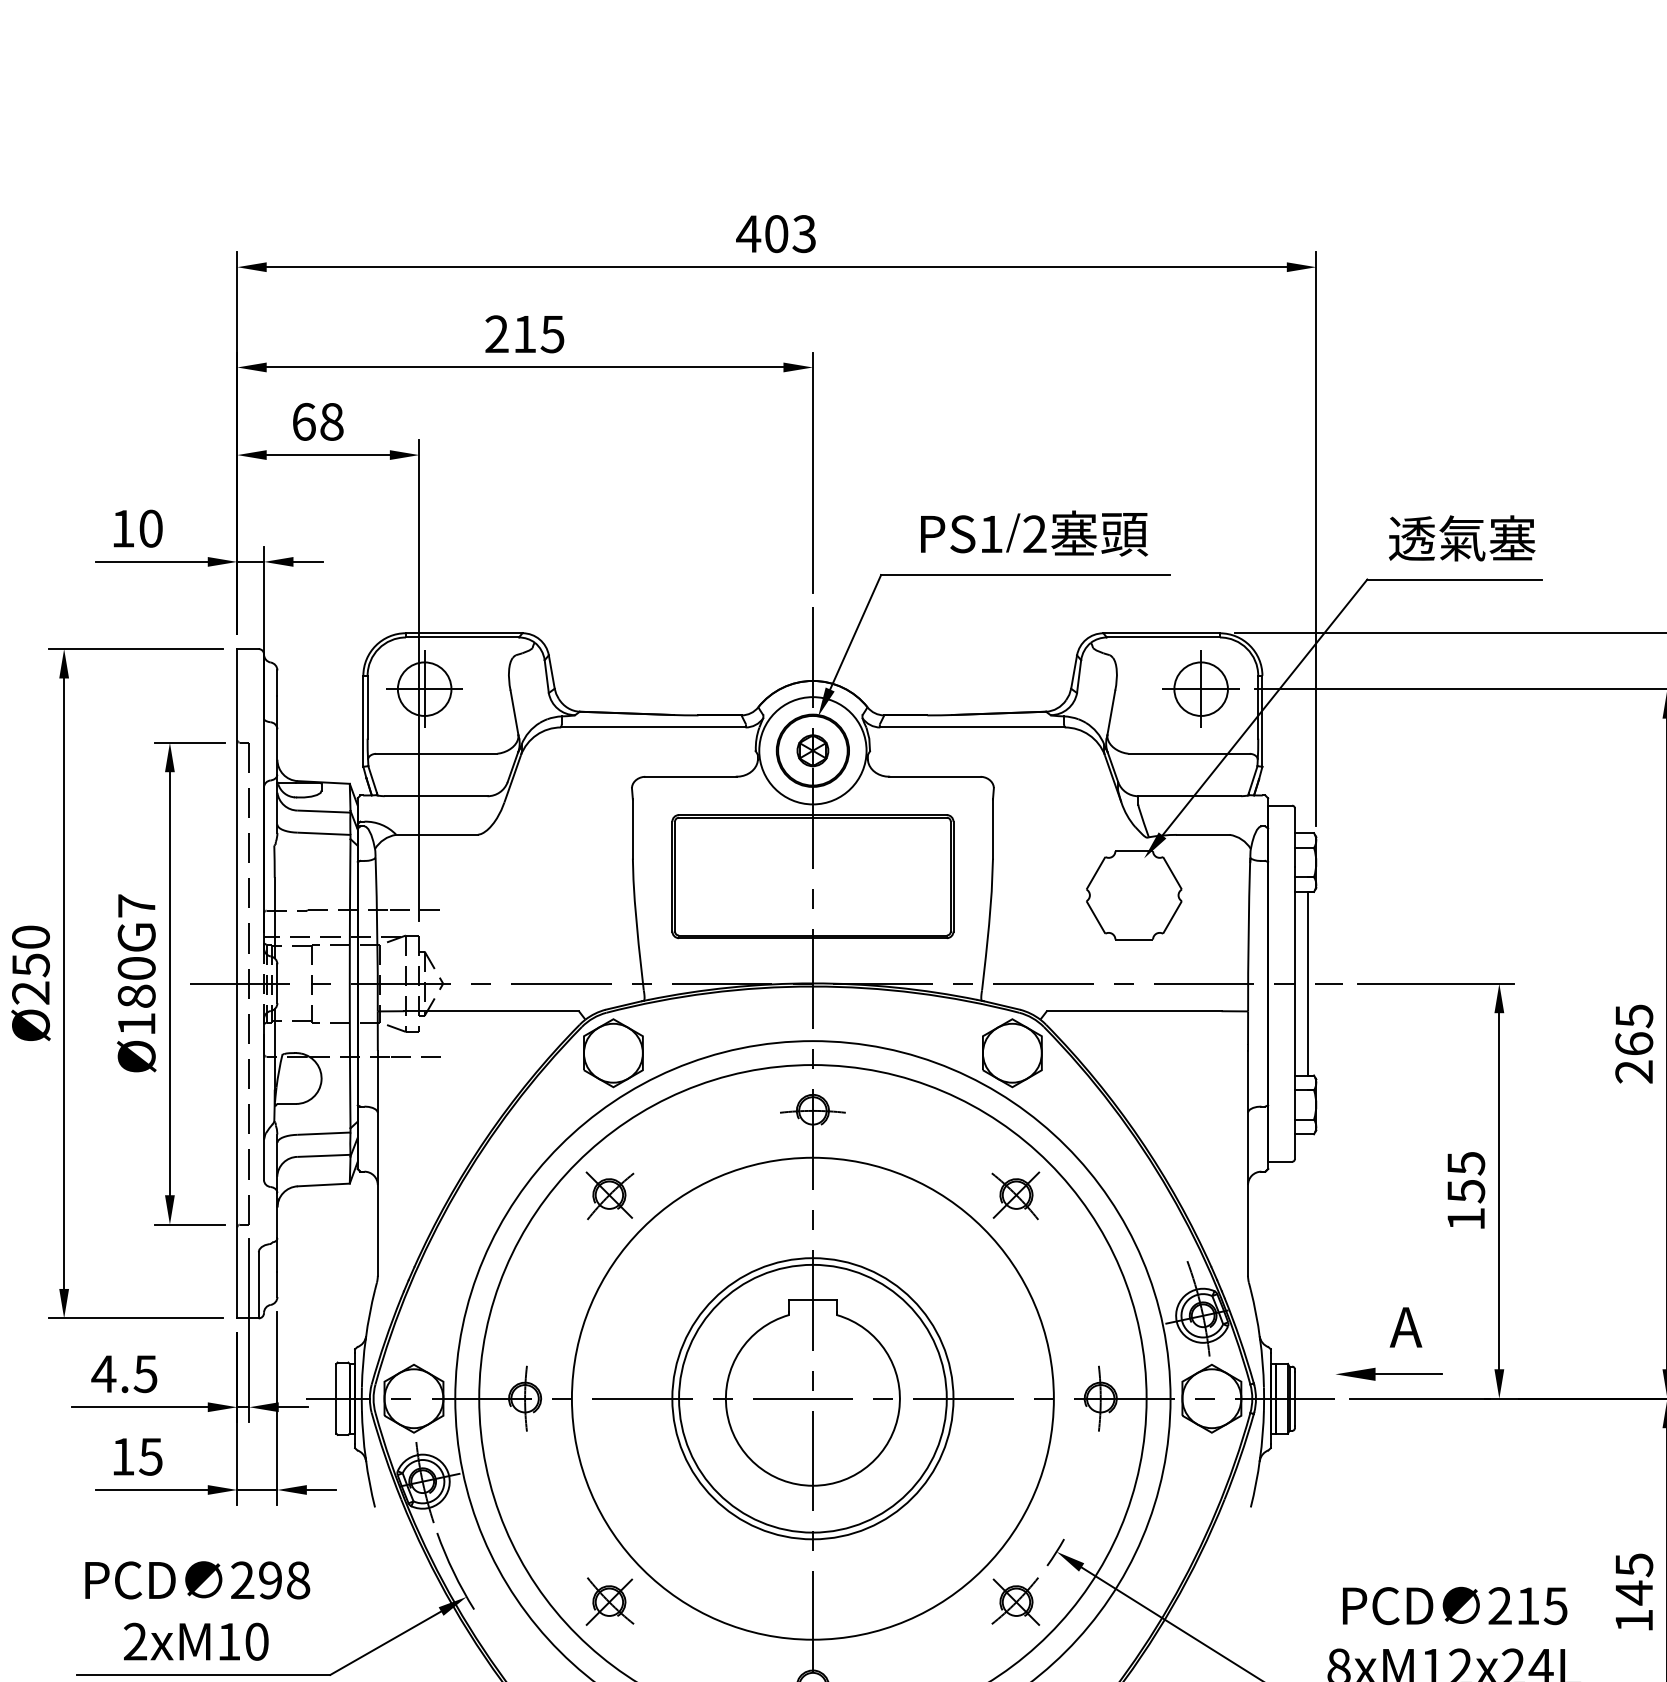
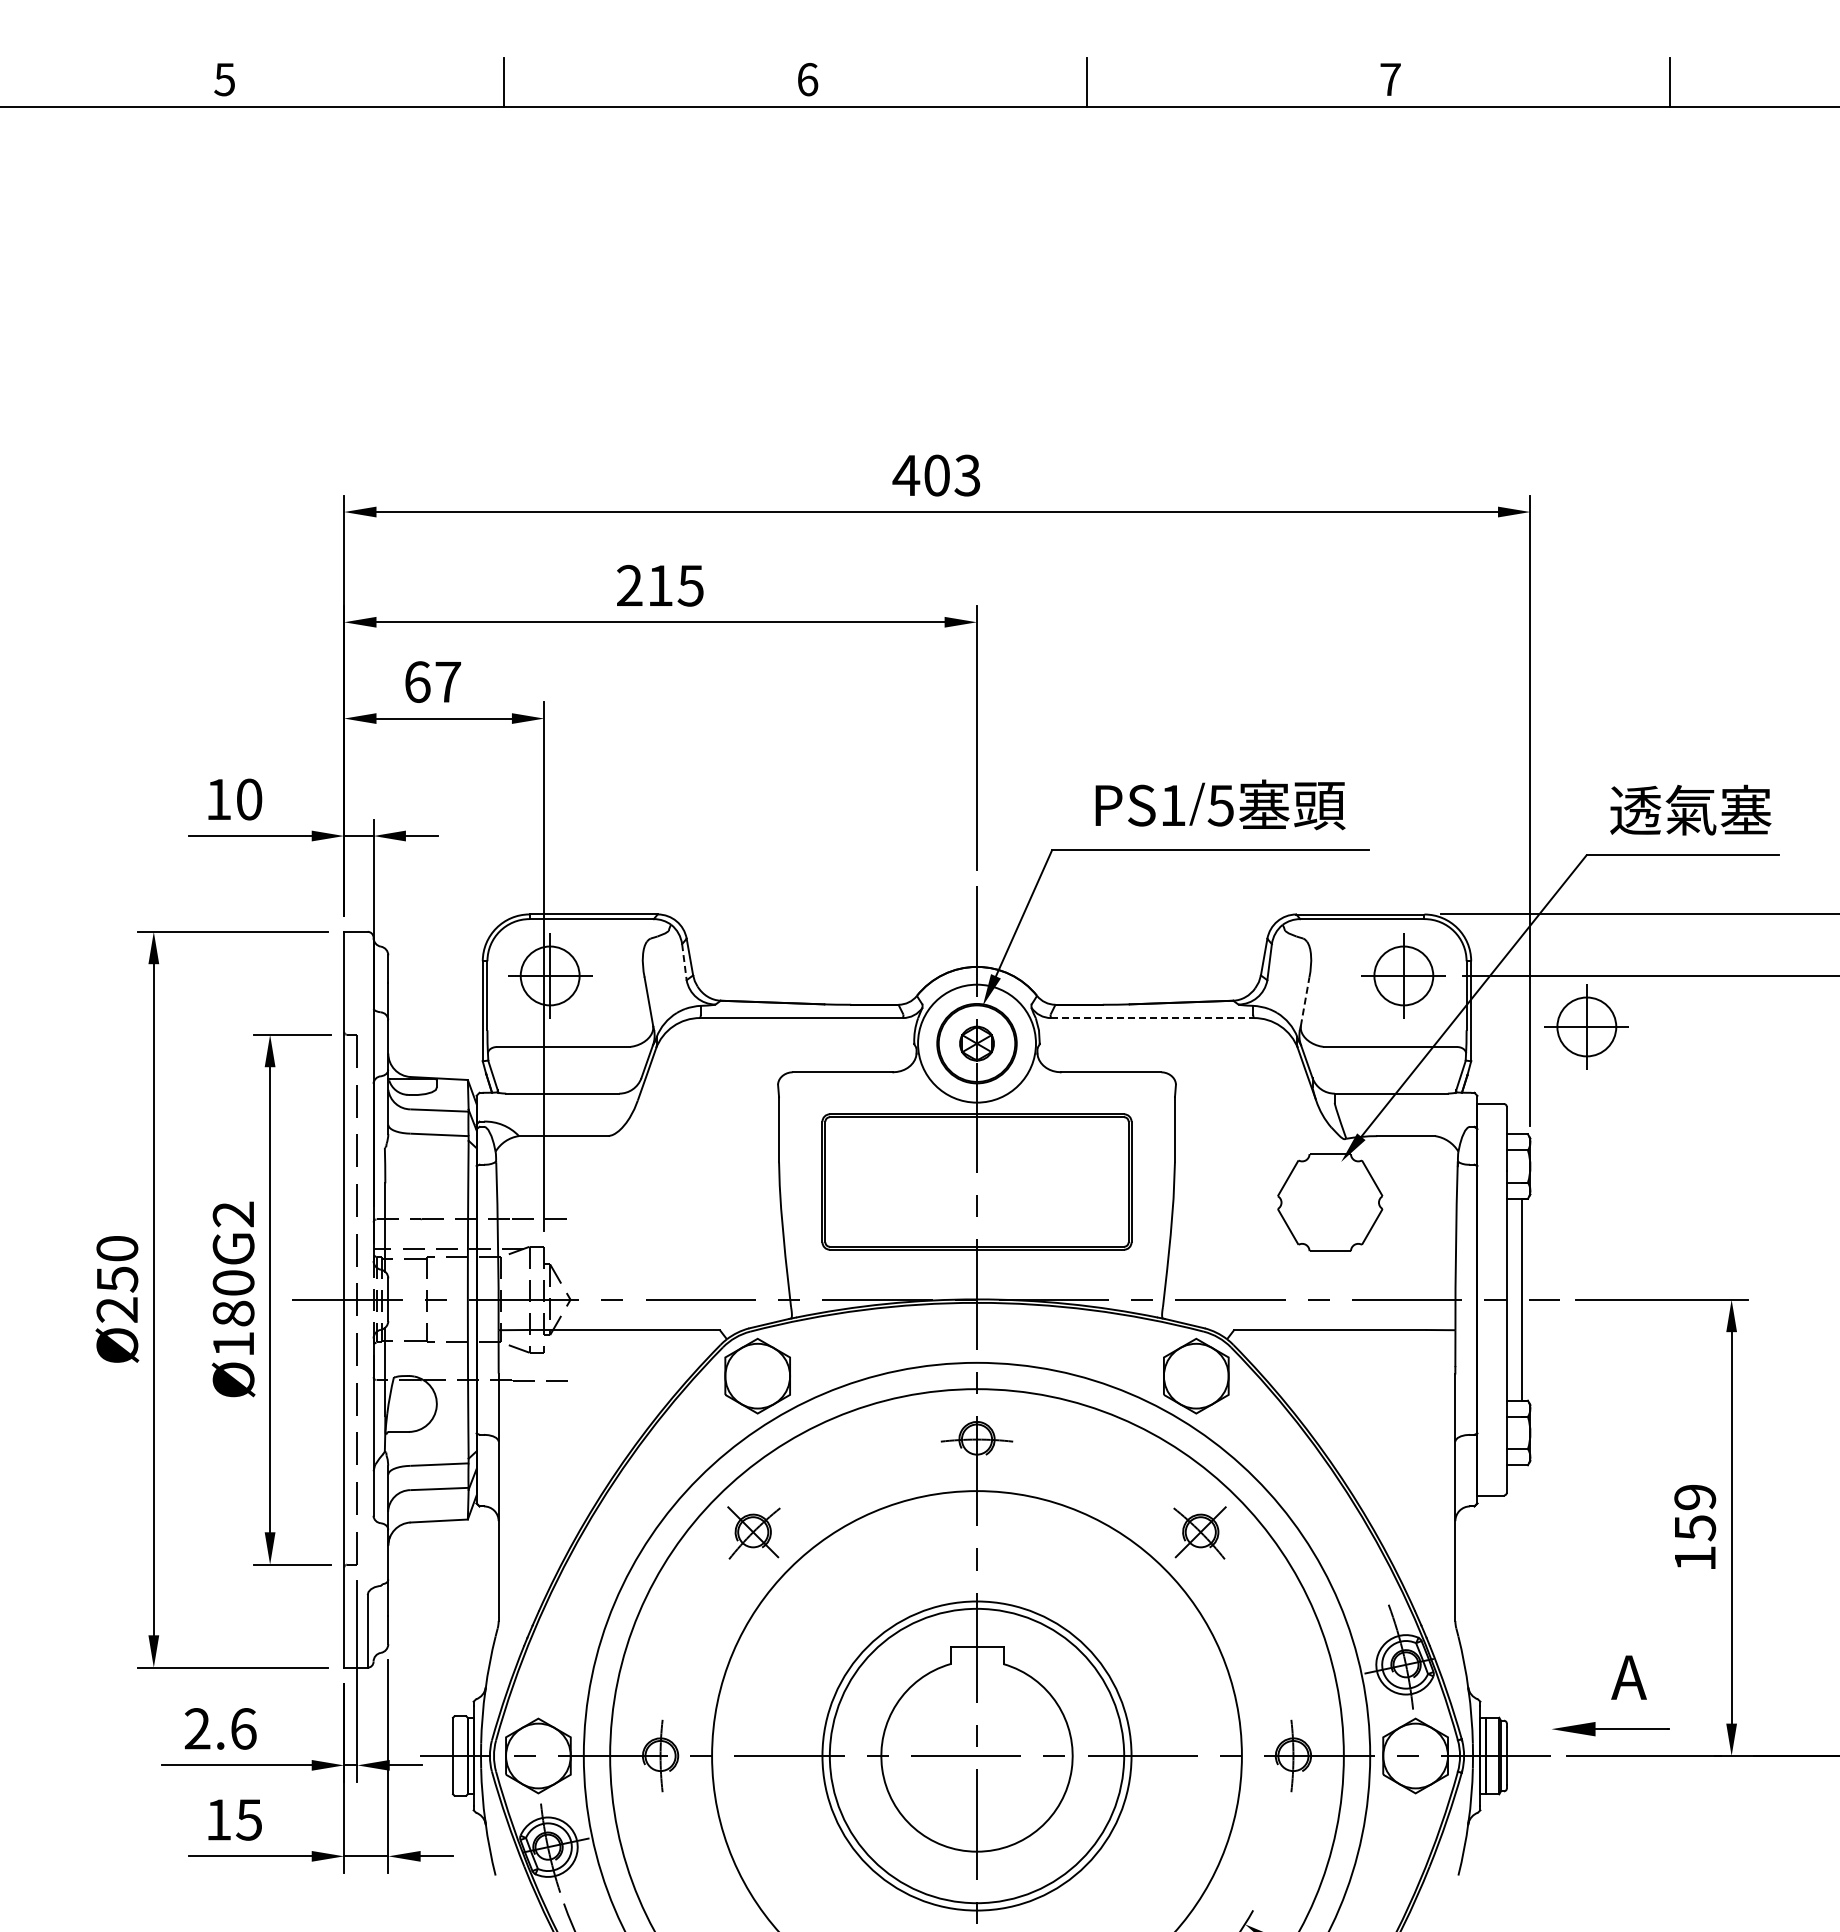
text: (332, 422) -> (448, 682), 68 -> 67
text: (1034, 534) -> (1220, 805), 2 -> 5
line: (546, 676) -> (684, 962), solid -> dashed
line: (1111, 712) -> (1305, 1001), solid -> dashed
line: (972, 727) -> (1152, 1018), solid -> dashed
part: (1367, 735) -> (1586, 1026), added
text: (135, 906) -> (232, 1214), Ø180G7 -> Ø180G2
text: (1466, 1163) -> (1695, 1497), 155 -> 159
text: (123, 1373) -> (219, 1728), 4.5 -> 2.6

